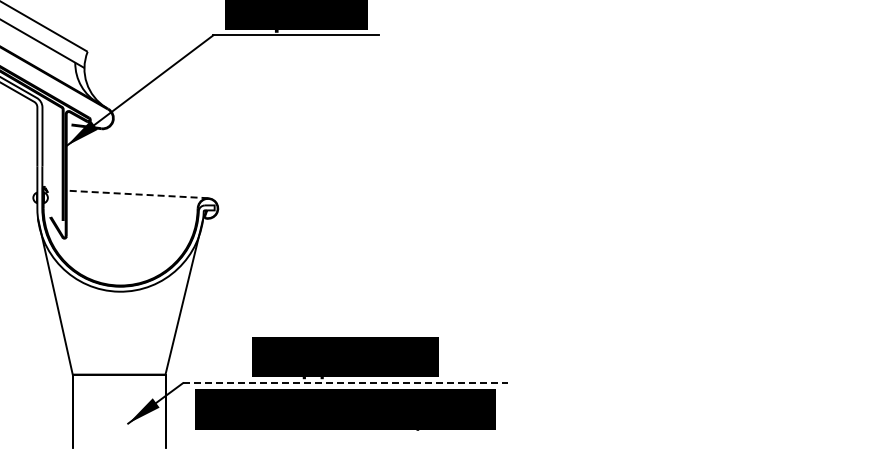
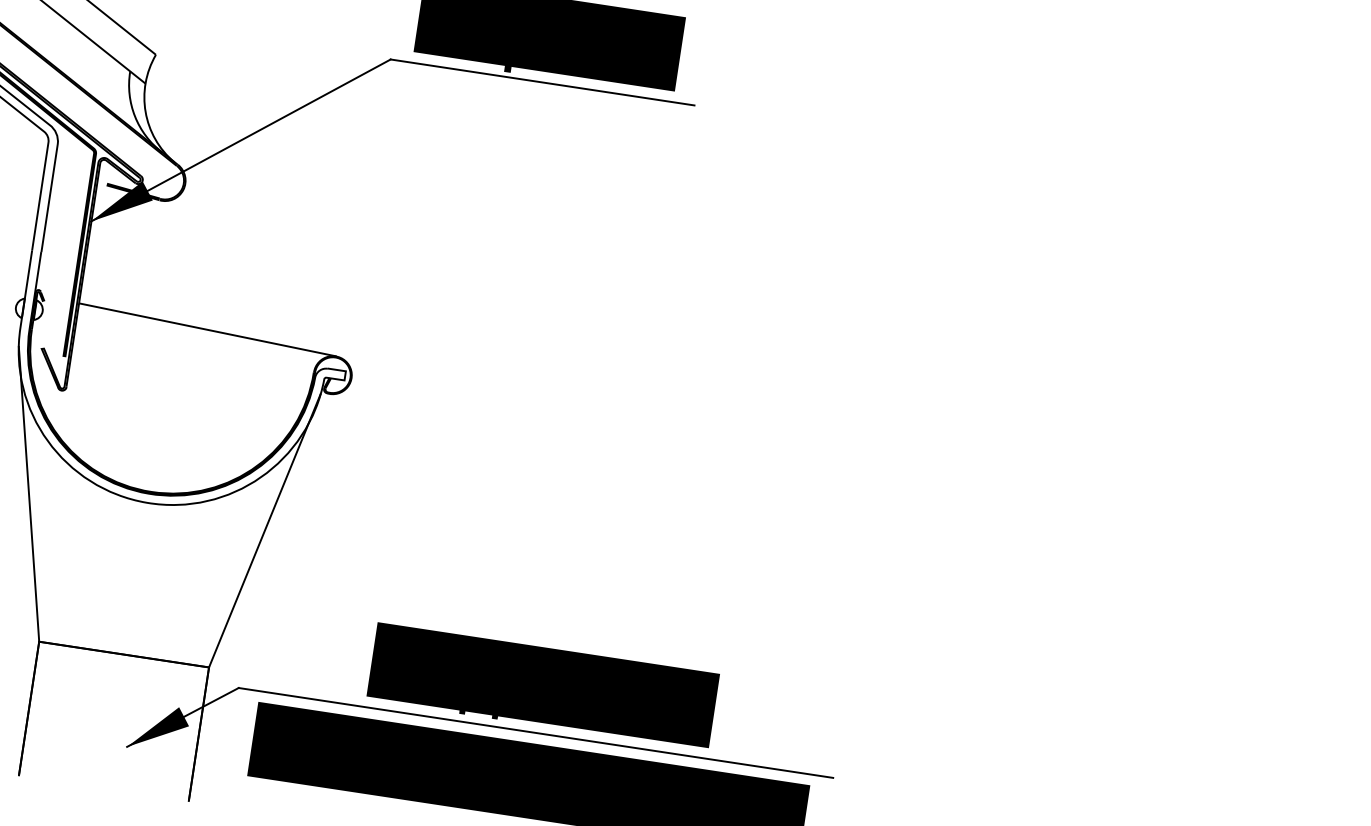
line: (137, 194) -> (207, 329), dashed -> solid
line: (345, 383) -> (536, 733), dashed -> solid

